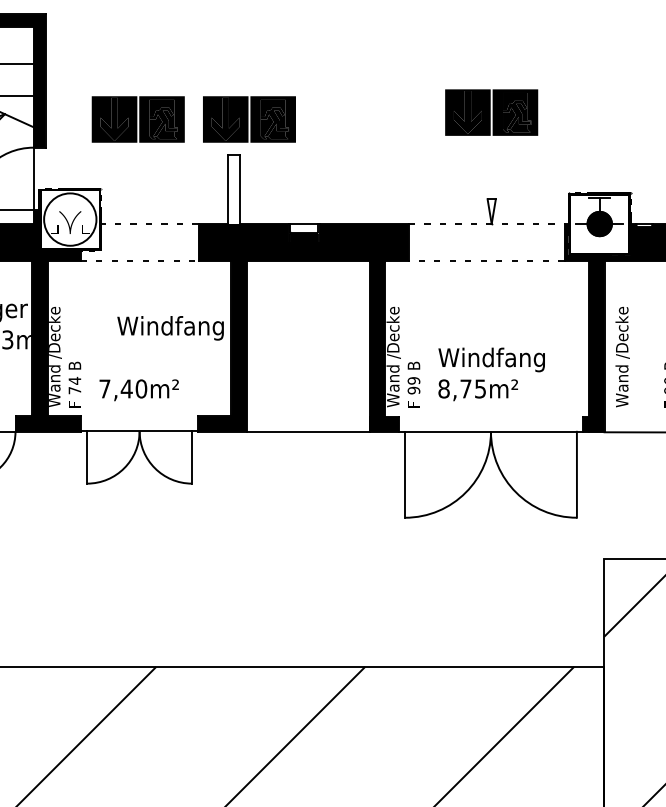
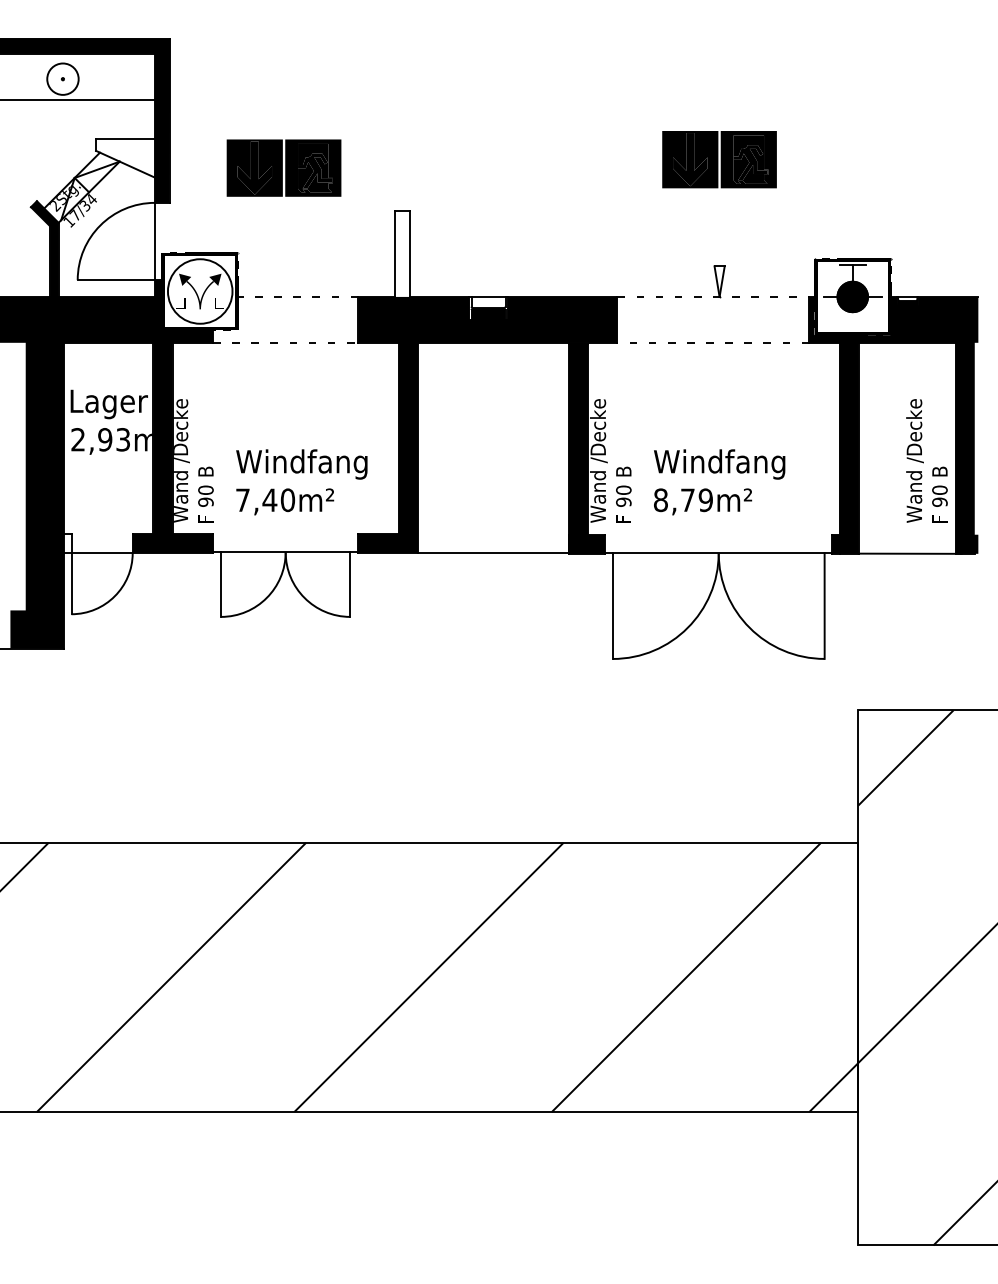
part: (249, 118) -> (420, 167), removed
fill: (58, 209) -> (185, 279), added
fill: (82, 209) -> (215, 279), added
text: (170, 328) -> (301, 464), moved
text: (622, 356) -> (914, 460), moved
text: (413, 380) -> (623, 489), 99 -> 90
text: (74, 385) -> (205, 495), 74 -> 90
text: (480, 388) -> (705, 499), 8,75m² -> 8,79m²

